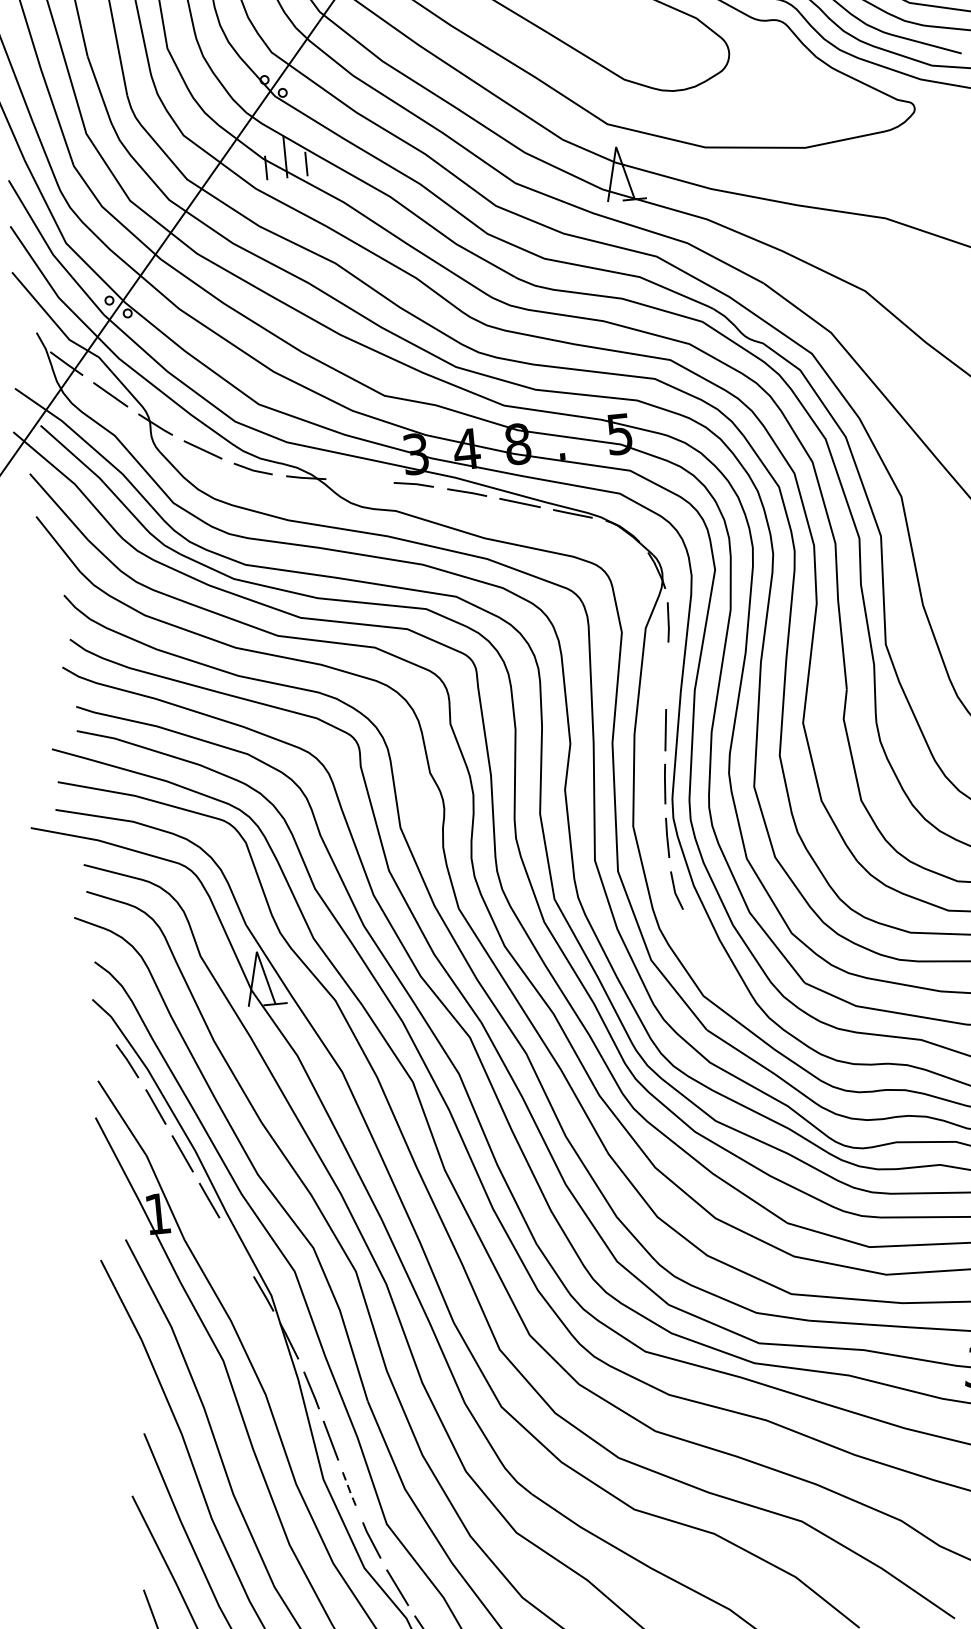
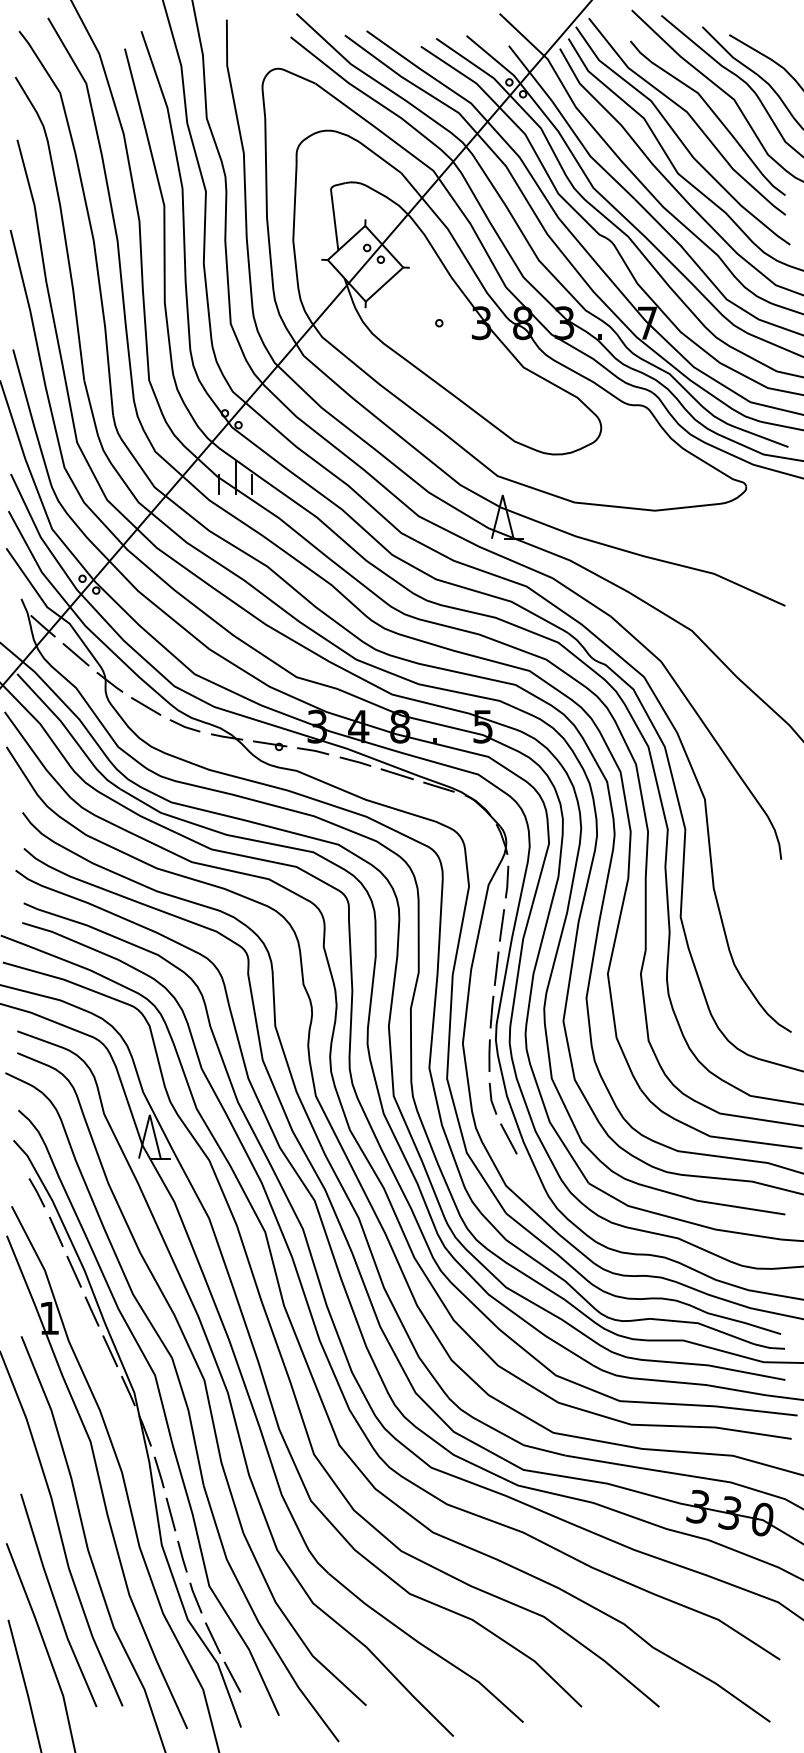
part: (360, 482) -> (270, 745), added
line: (666, 676) -> (501, 925), added
line: (700, 937) -> (508, 1138), added
line: (236, 1247) -> (110, 1351), added
line: (350, 1492) -> (182, 1557), dashed -> solid

